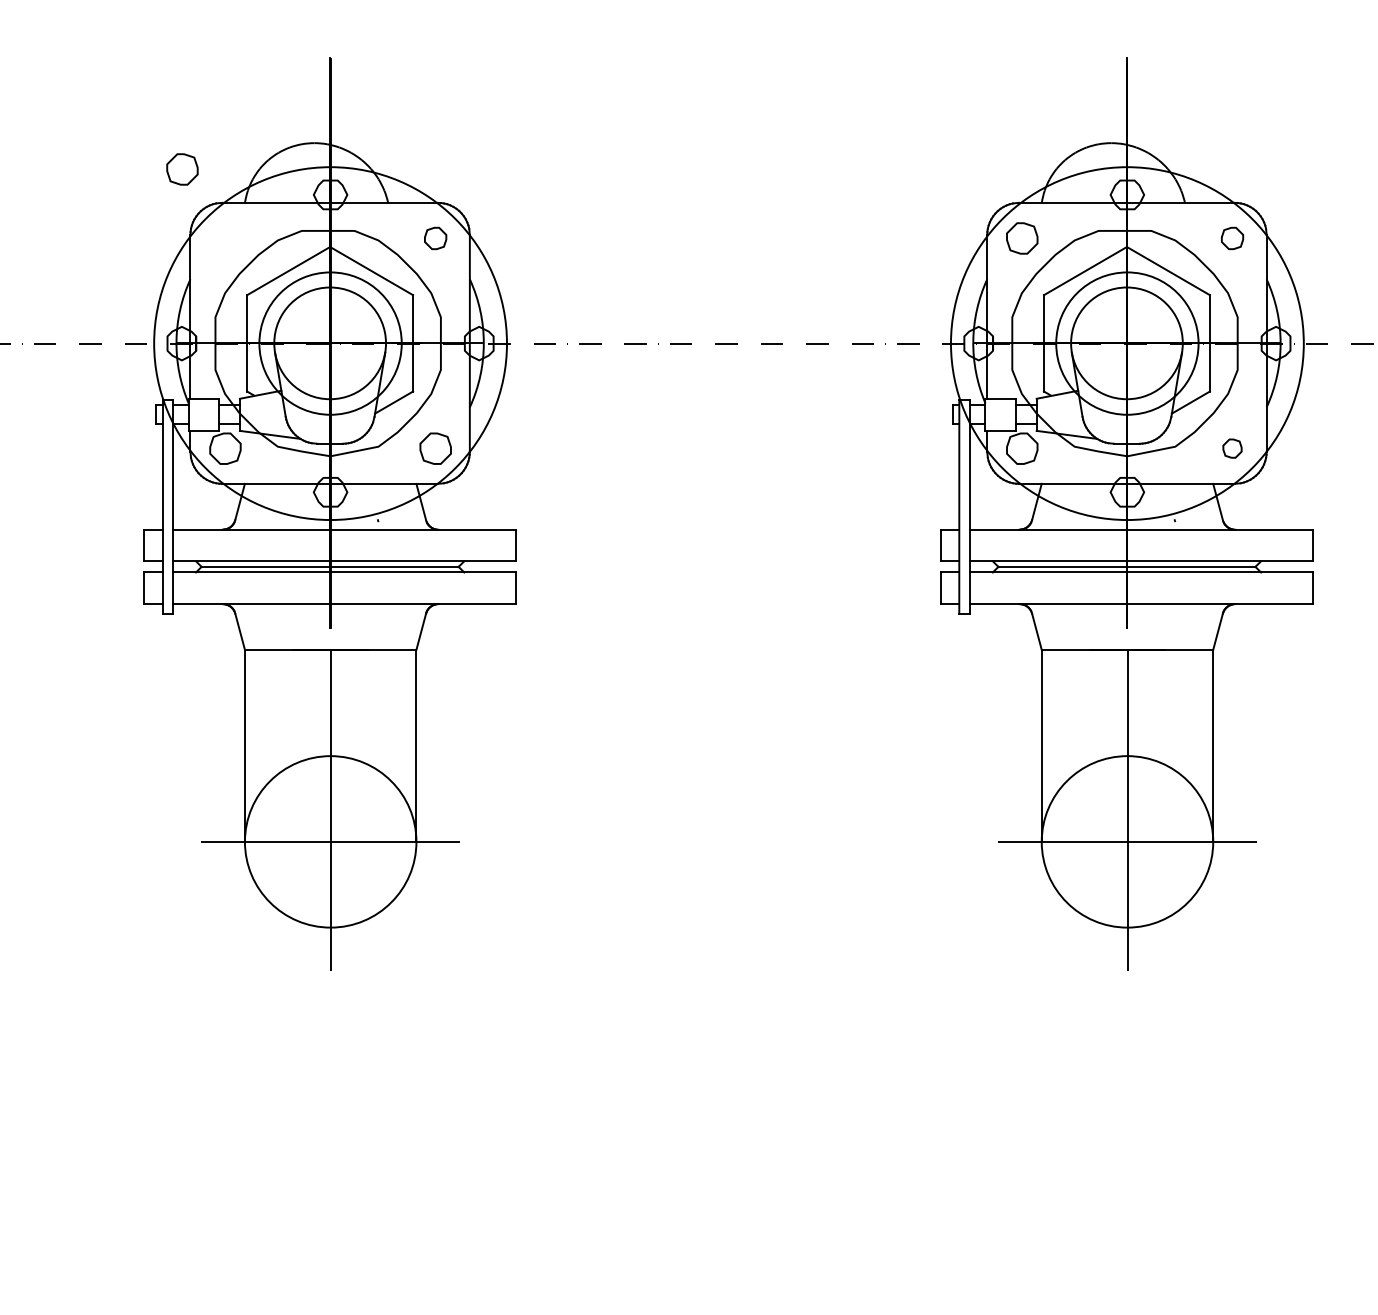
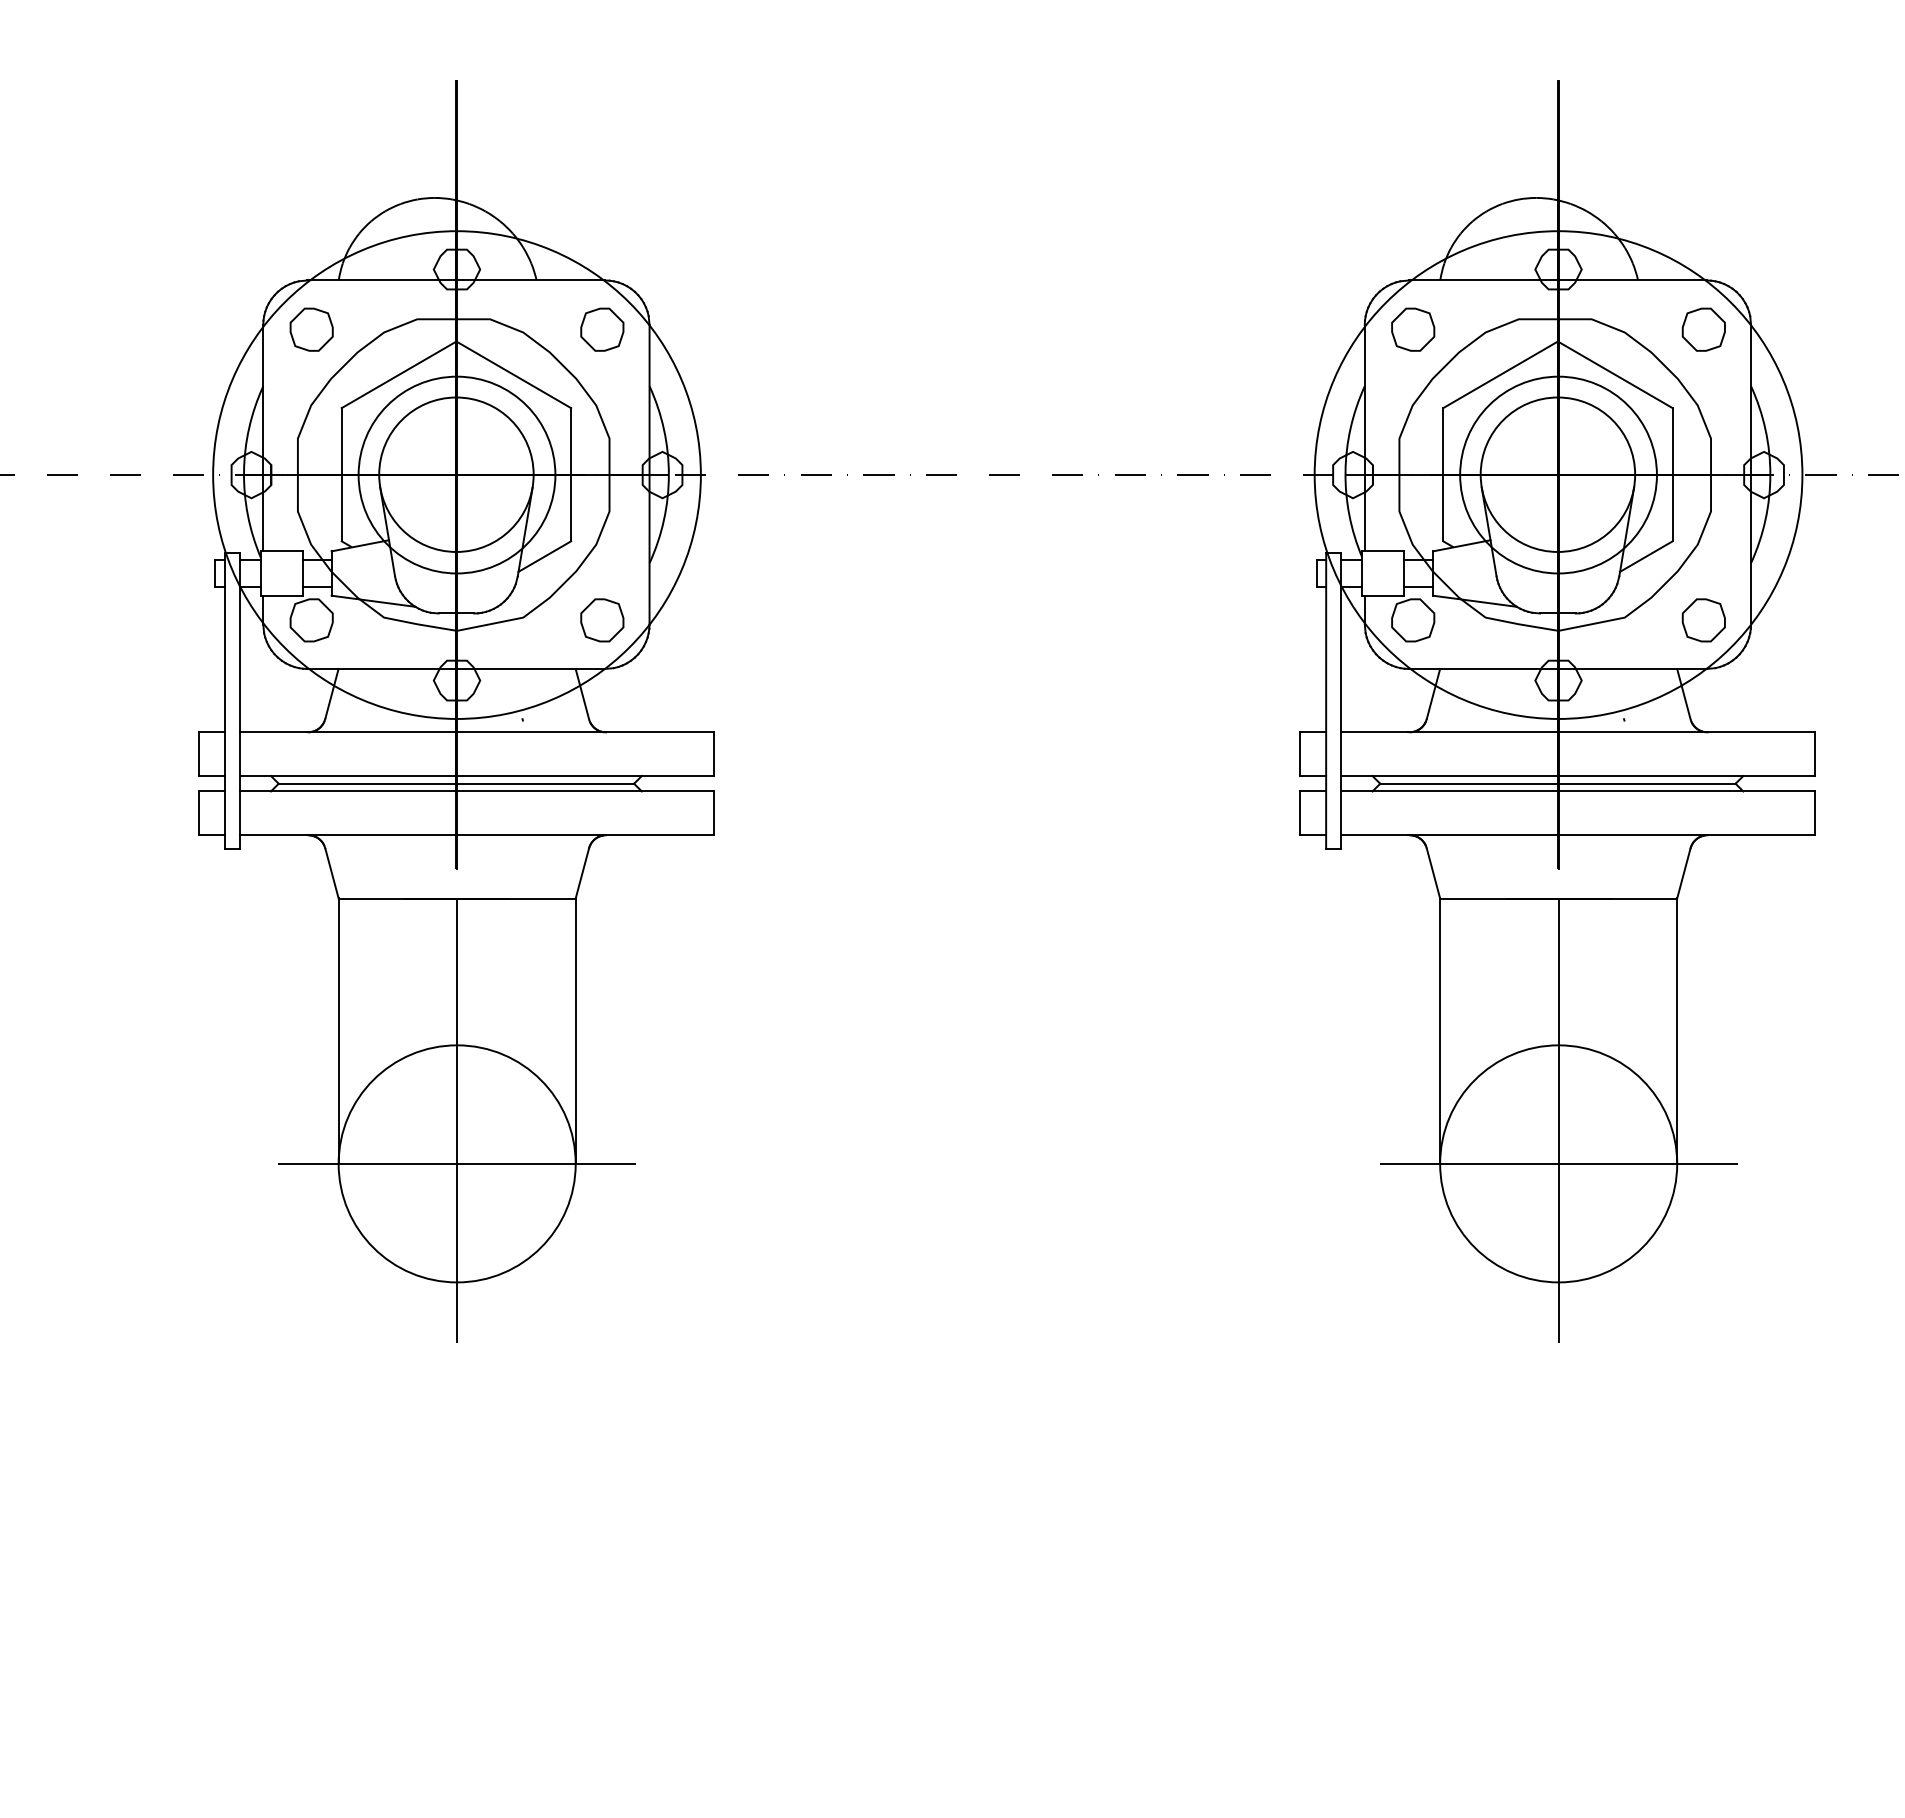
part: (182, 169) -> (311, 329), moved
part: (435, 238) -> (602, 329), size x1.43
part: (1232, 238) -> (1703, 329), size x1.43
part: (1232, 448) -> (1703, 620), size x1.67

